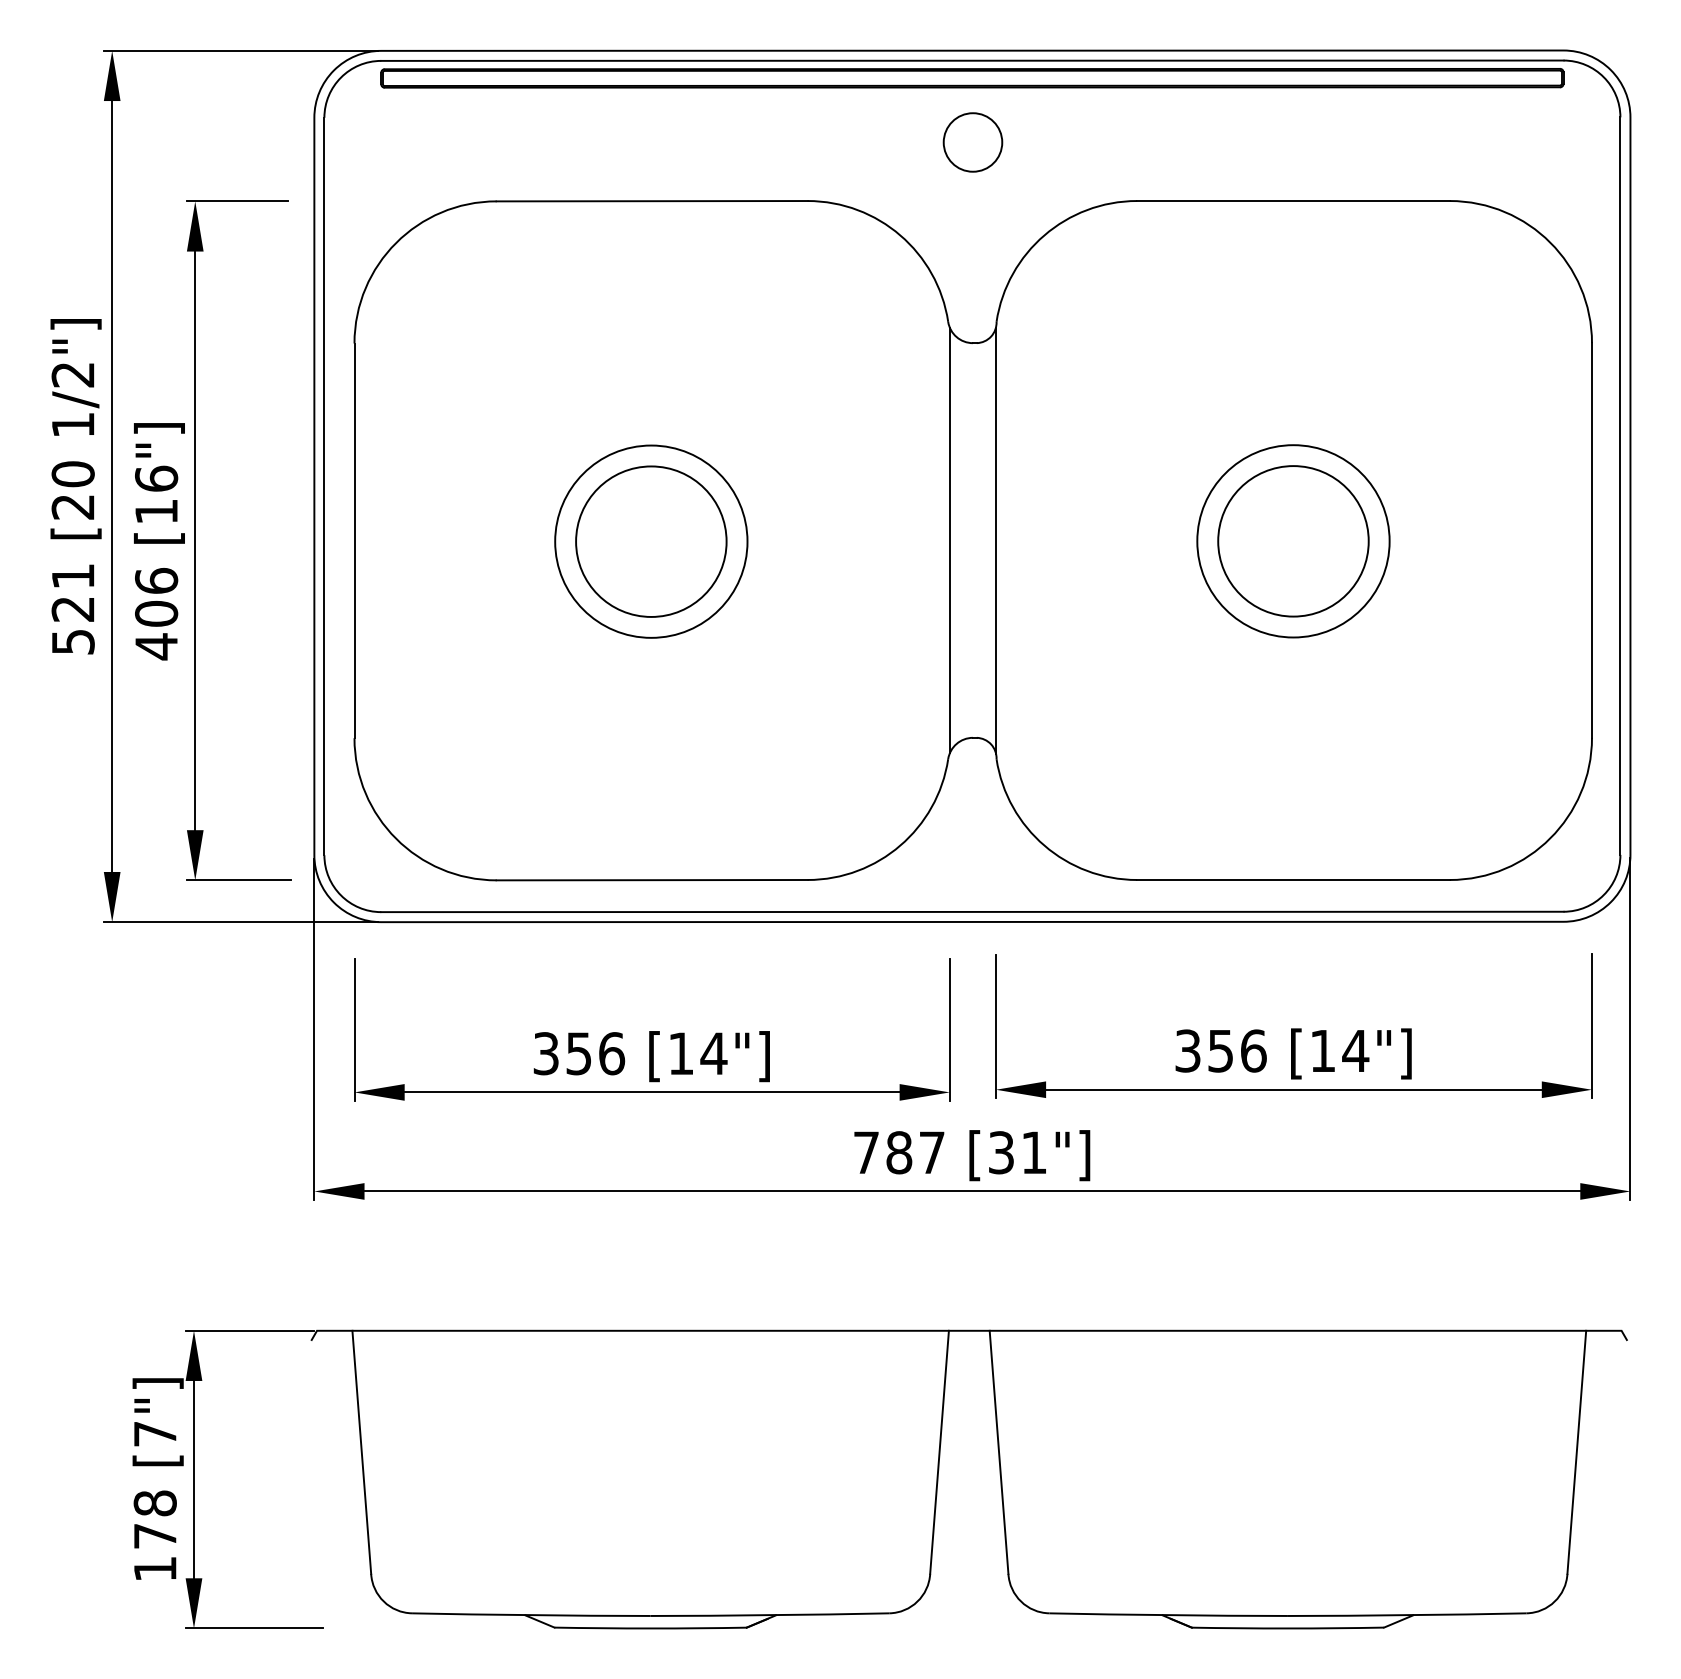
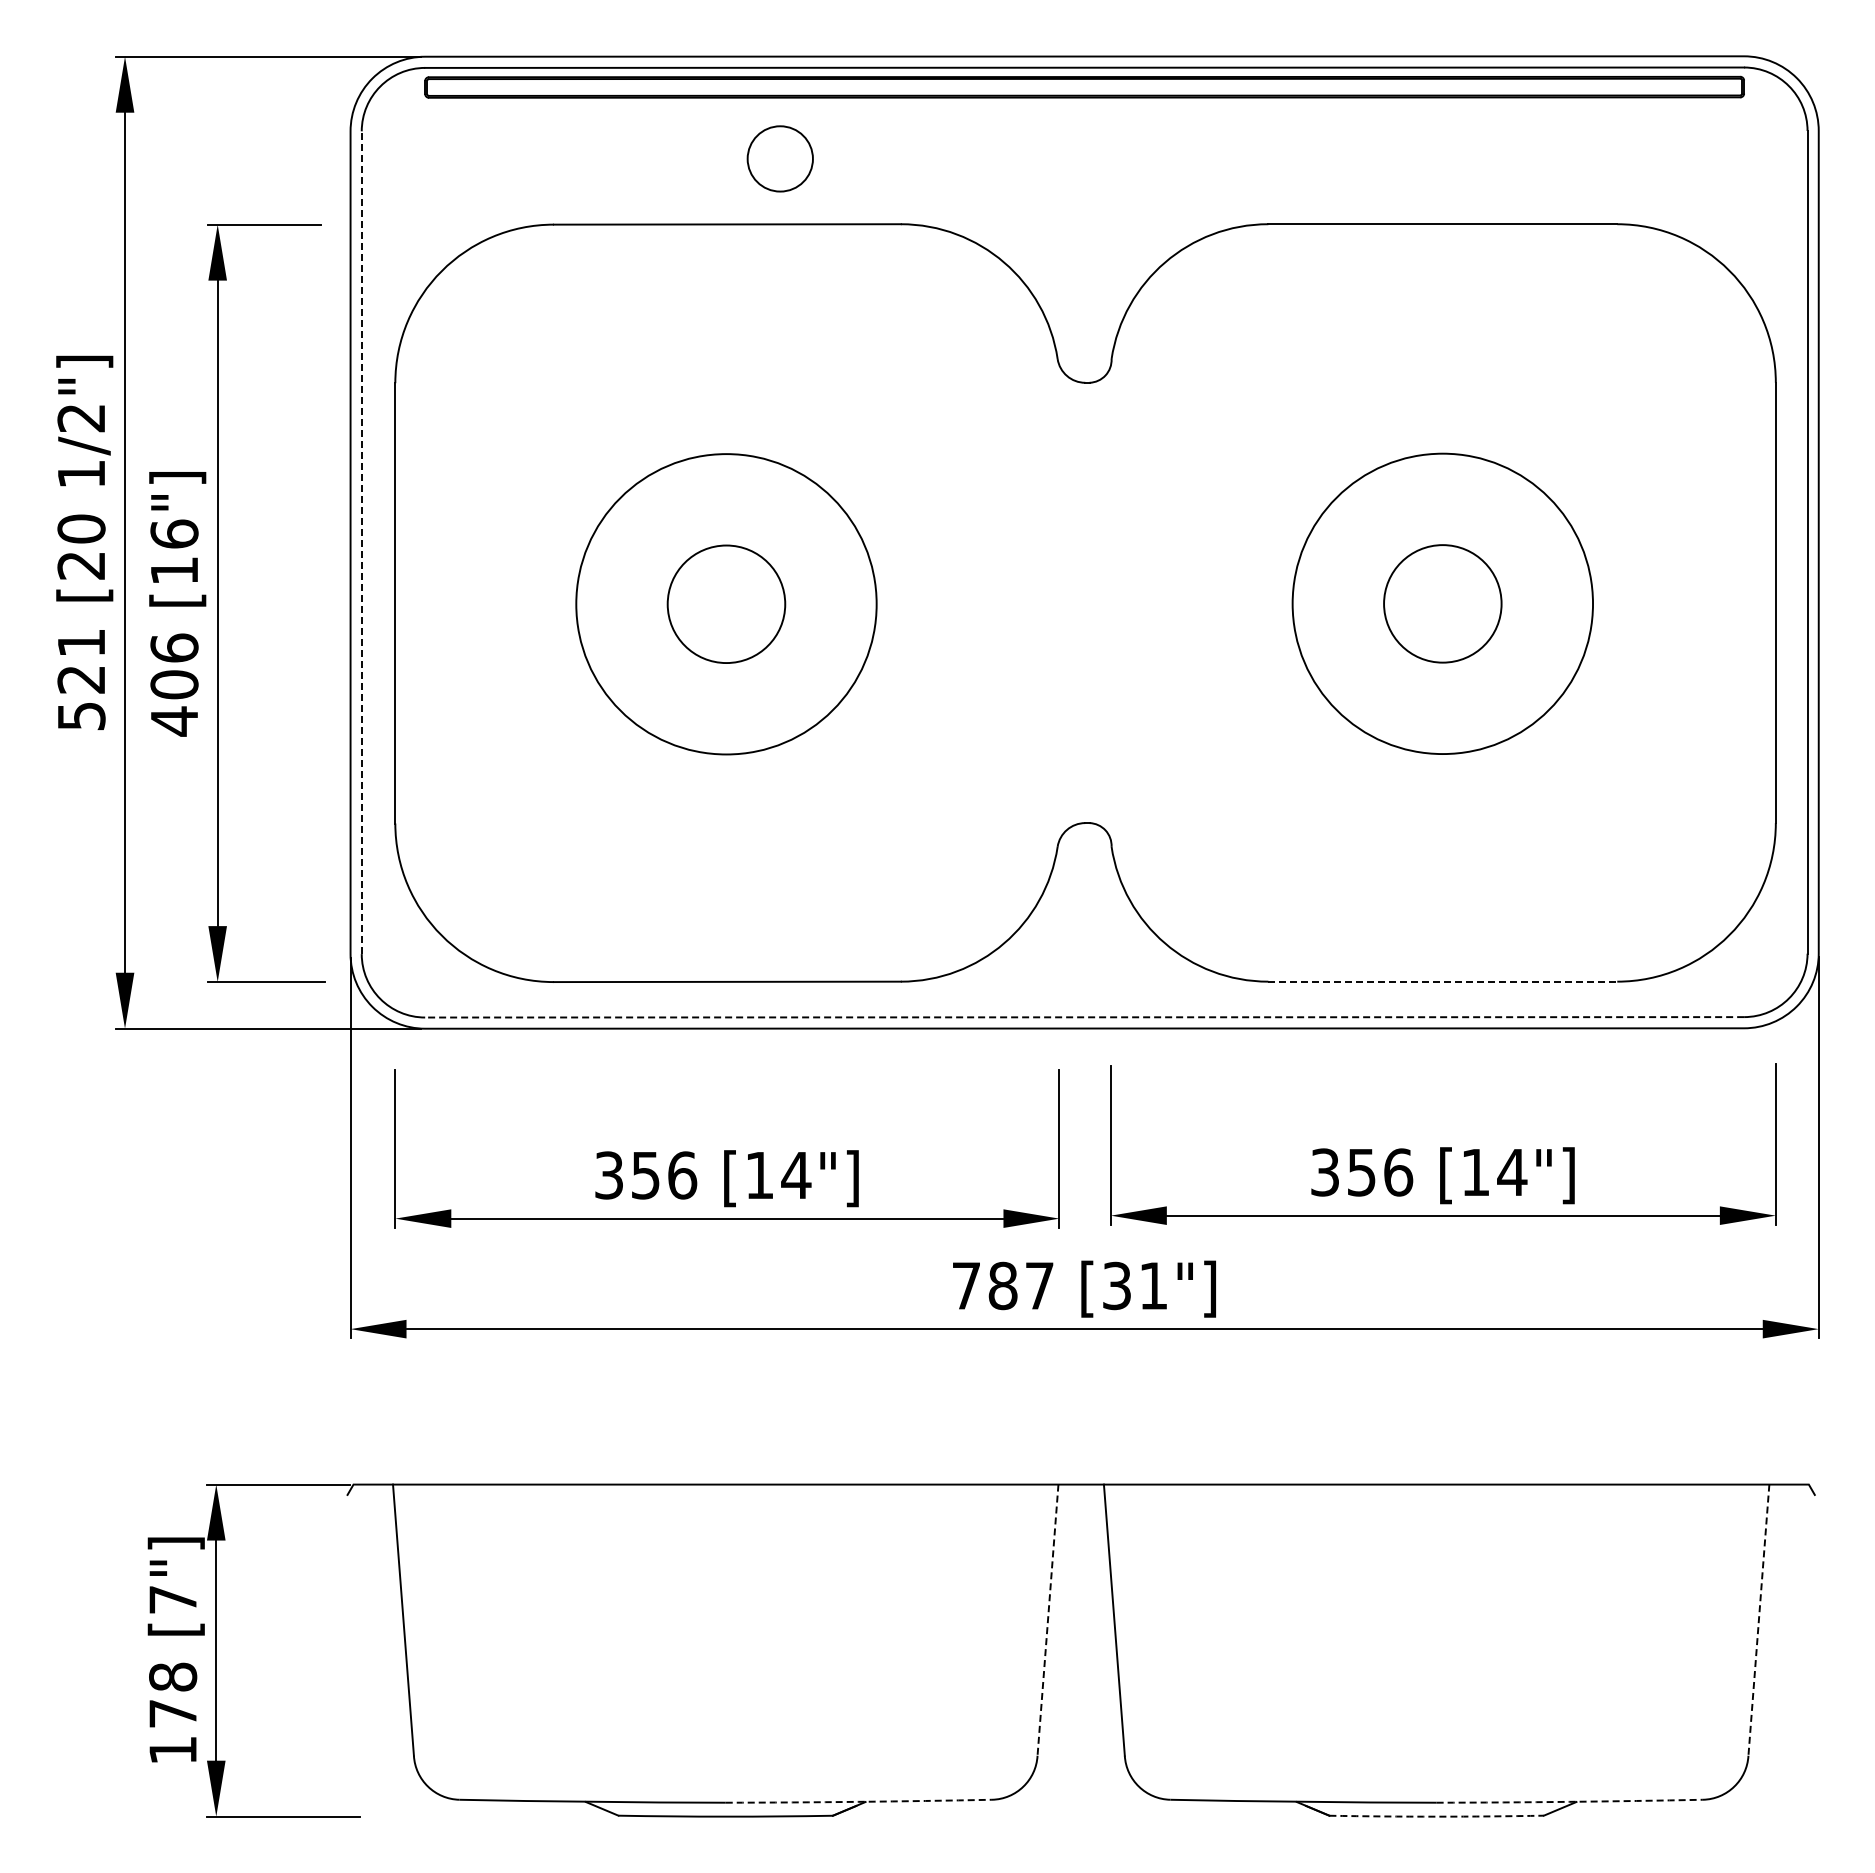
circle: (972, 142) -> (779, 158), moved
line: (324, 486) -> (361, 542), solid -> dashed
line: (949, 540) -> (1059, 602), removed
line: (995, 540) -> (1110, 602), removed
circle: (1293, 540) -> (1442, 603), size x0.7
circle: (1293, 540) -> (1442, 603), size x1.4
circle: (651, 541) -> (726, 604), size x0.7
circle: (651, 541) -> (726, 604), size x1.4
line: (1294, 879) -> (1443, 981), solid -> dashed
line: (972, 912) -> (1084, 1017), solid -> dashed
line: (940, 1452) -> (1048, 1620), solid -> dashed
line: (1576, 1452) -> (1758, 1620), solid -> dashed
arc: (769, 1614) -> (858, 1801), solid -> dashed
arc: (1407, 1614) -> (1569, 1801), solid -> dashed
arc: (1287, 1628) -> (1436, 1816), solid -> dashed

